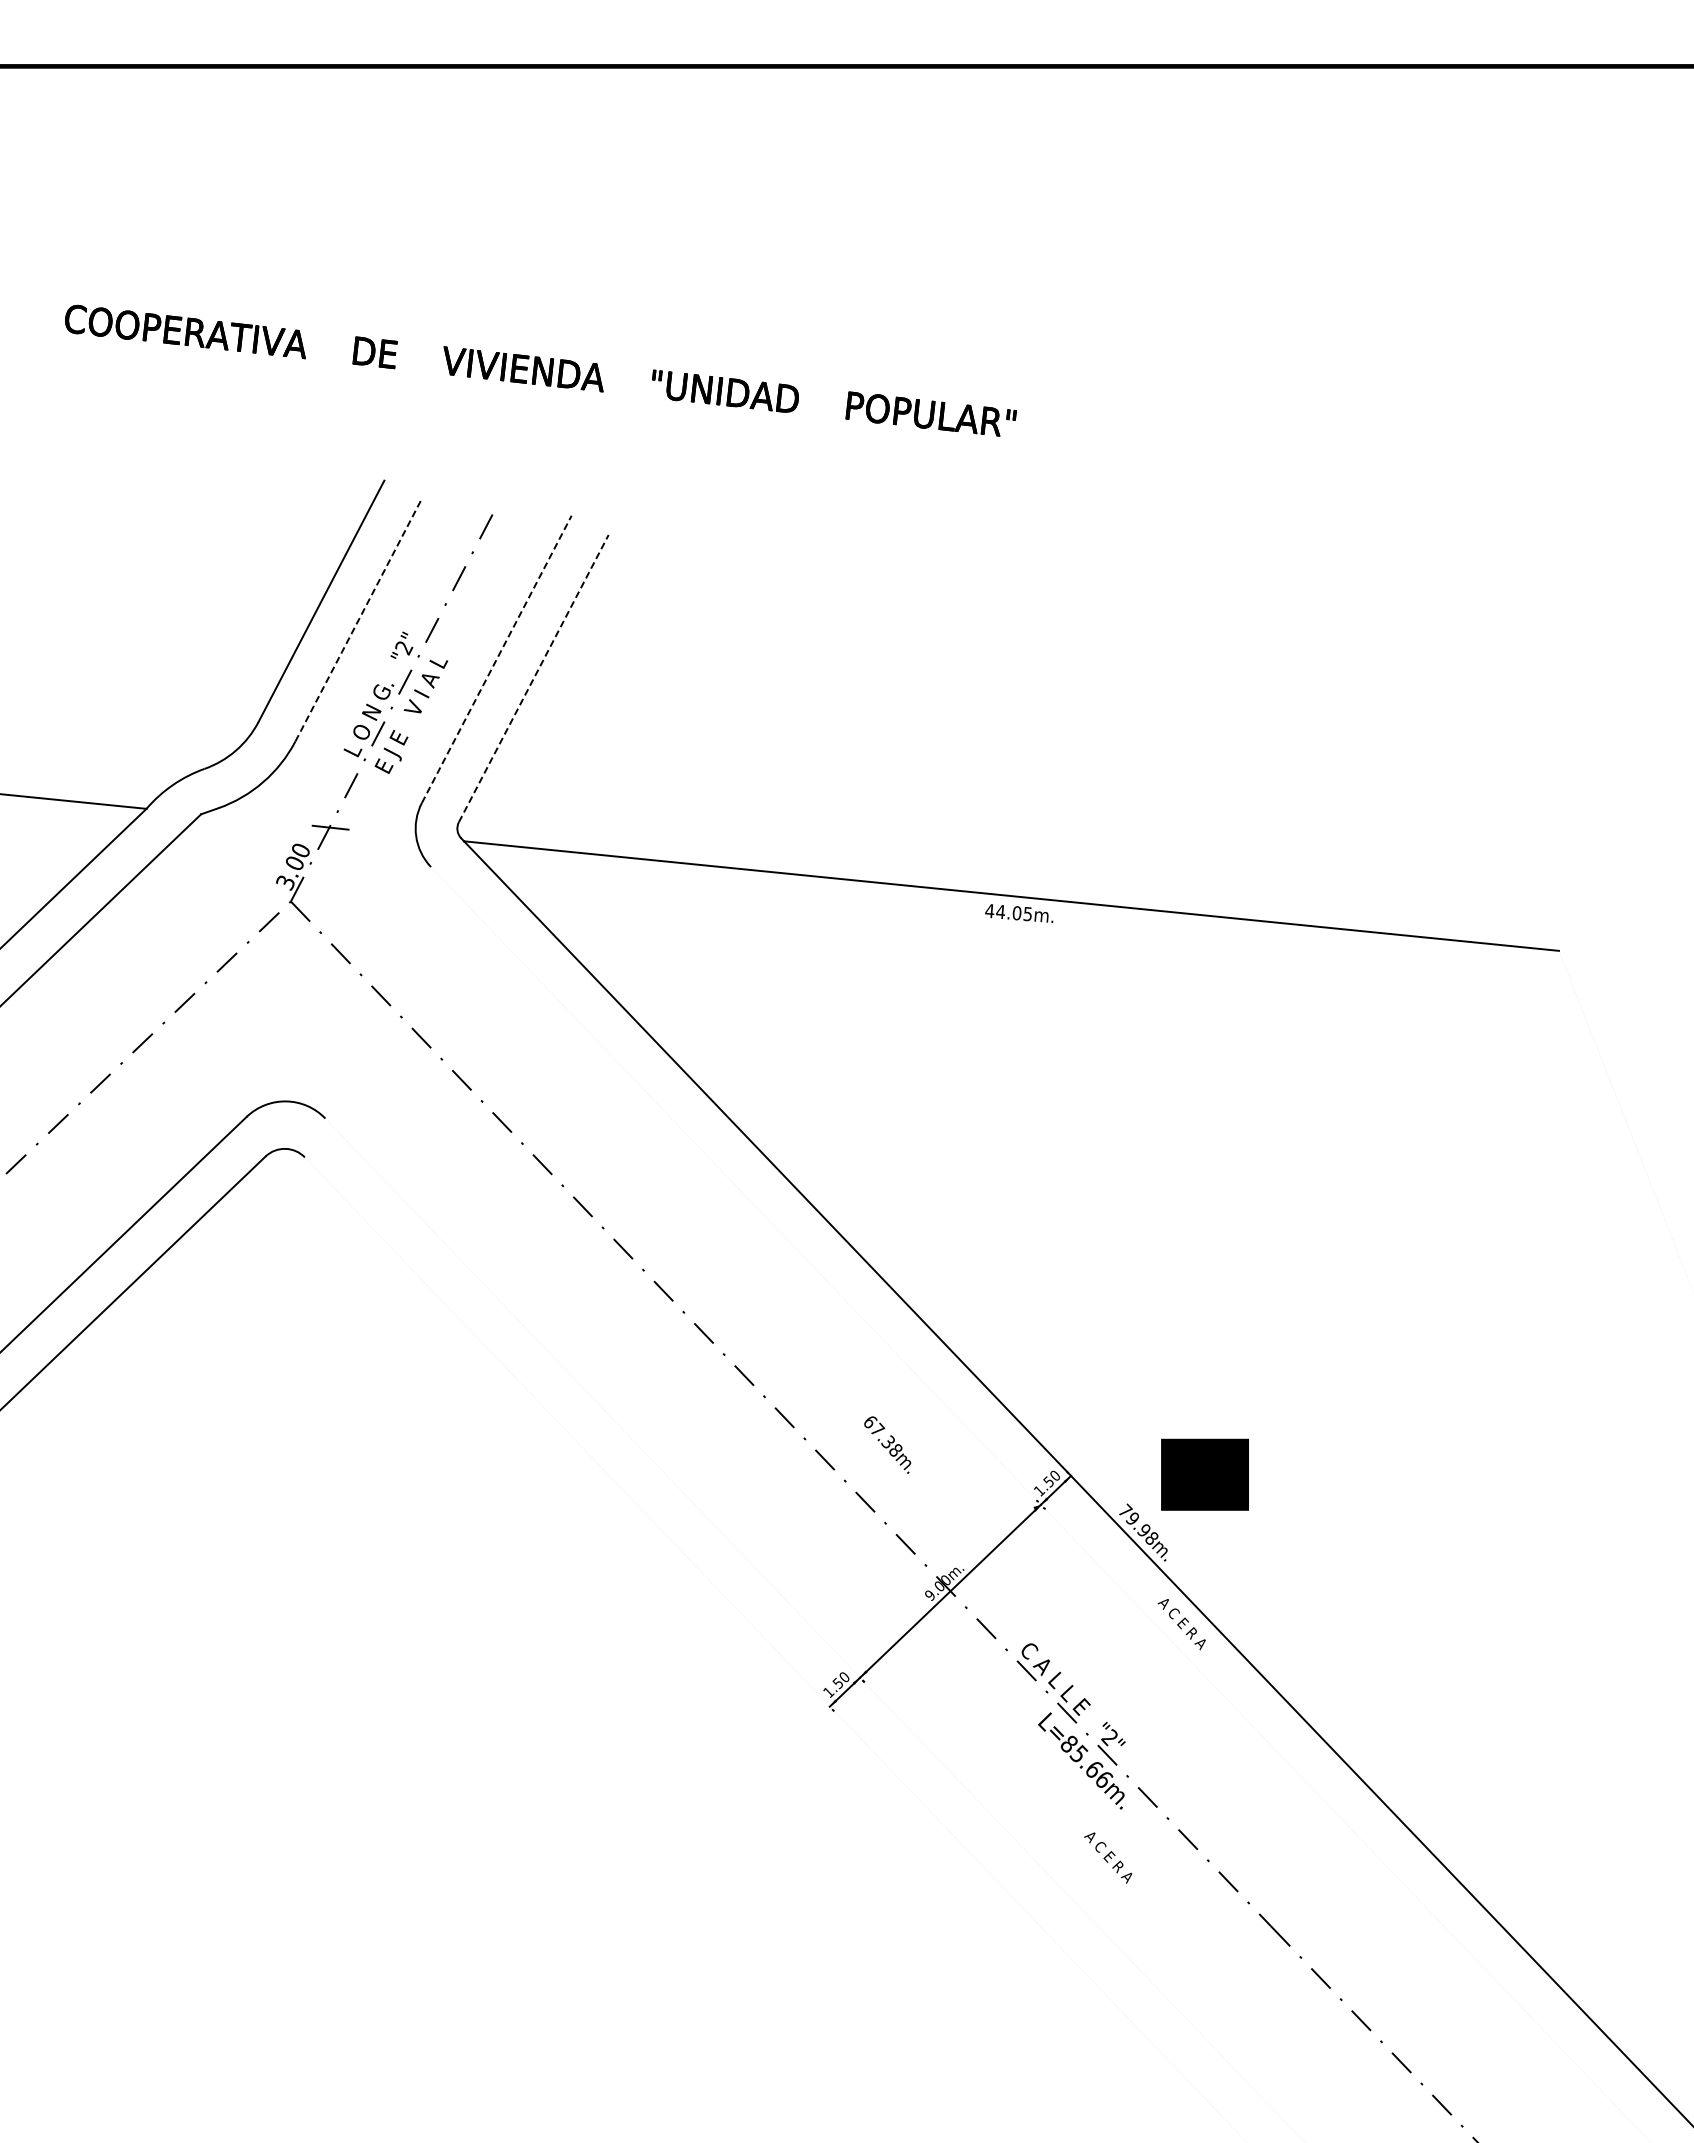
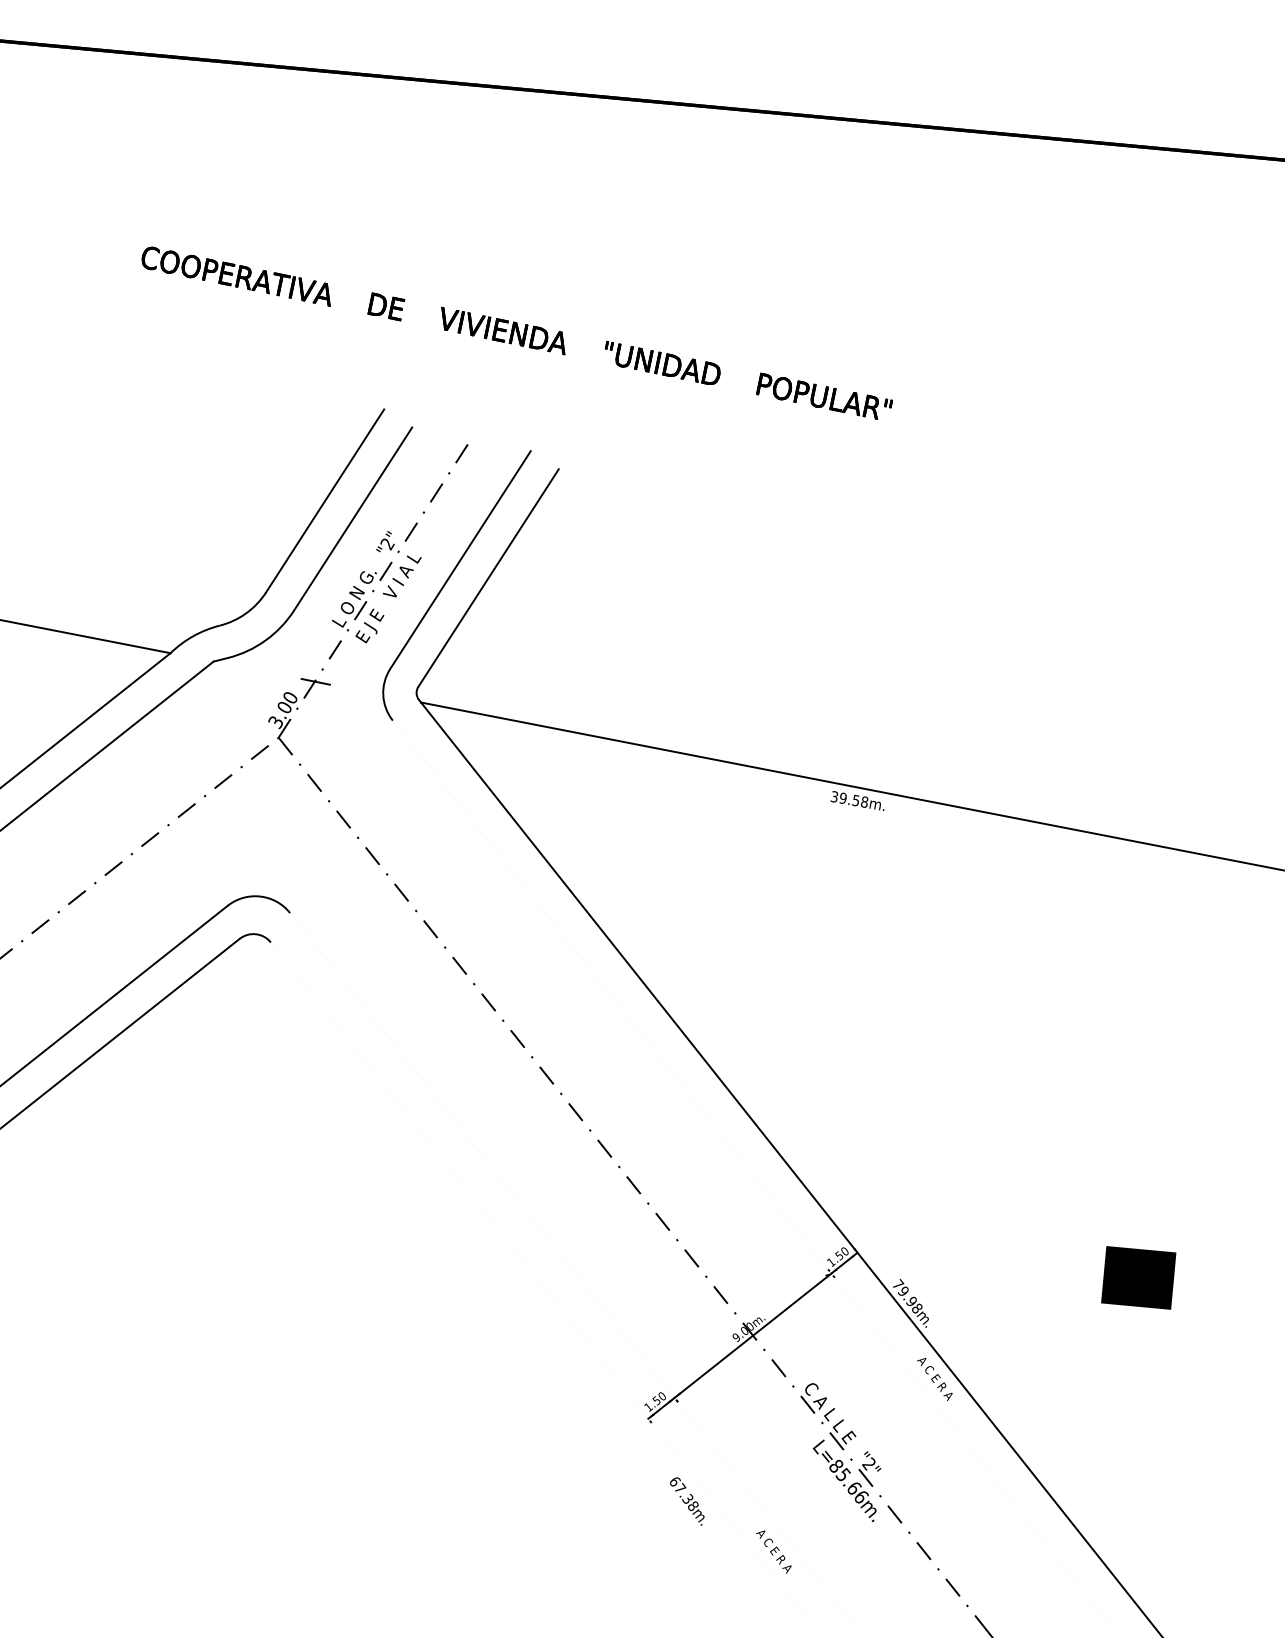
line: (358, 620) -> (353, 518), dashed -> solid
line: (496, 659) -> (460, 560), dashed -> solid
line: (533, 678) -> (488, 577), dashed -> solid
text: (1008, 912) -> (849, 799), 44.05m. -> 39.58m.
text: (887, 1444) -> (687, 1500), moved
part: (1204, 1474) -> (1138, 1277), moved
text: (1108, 1857) -> (773, 1551), moved

